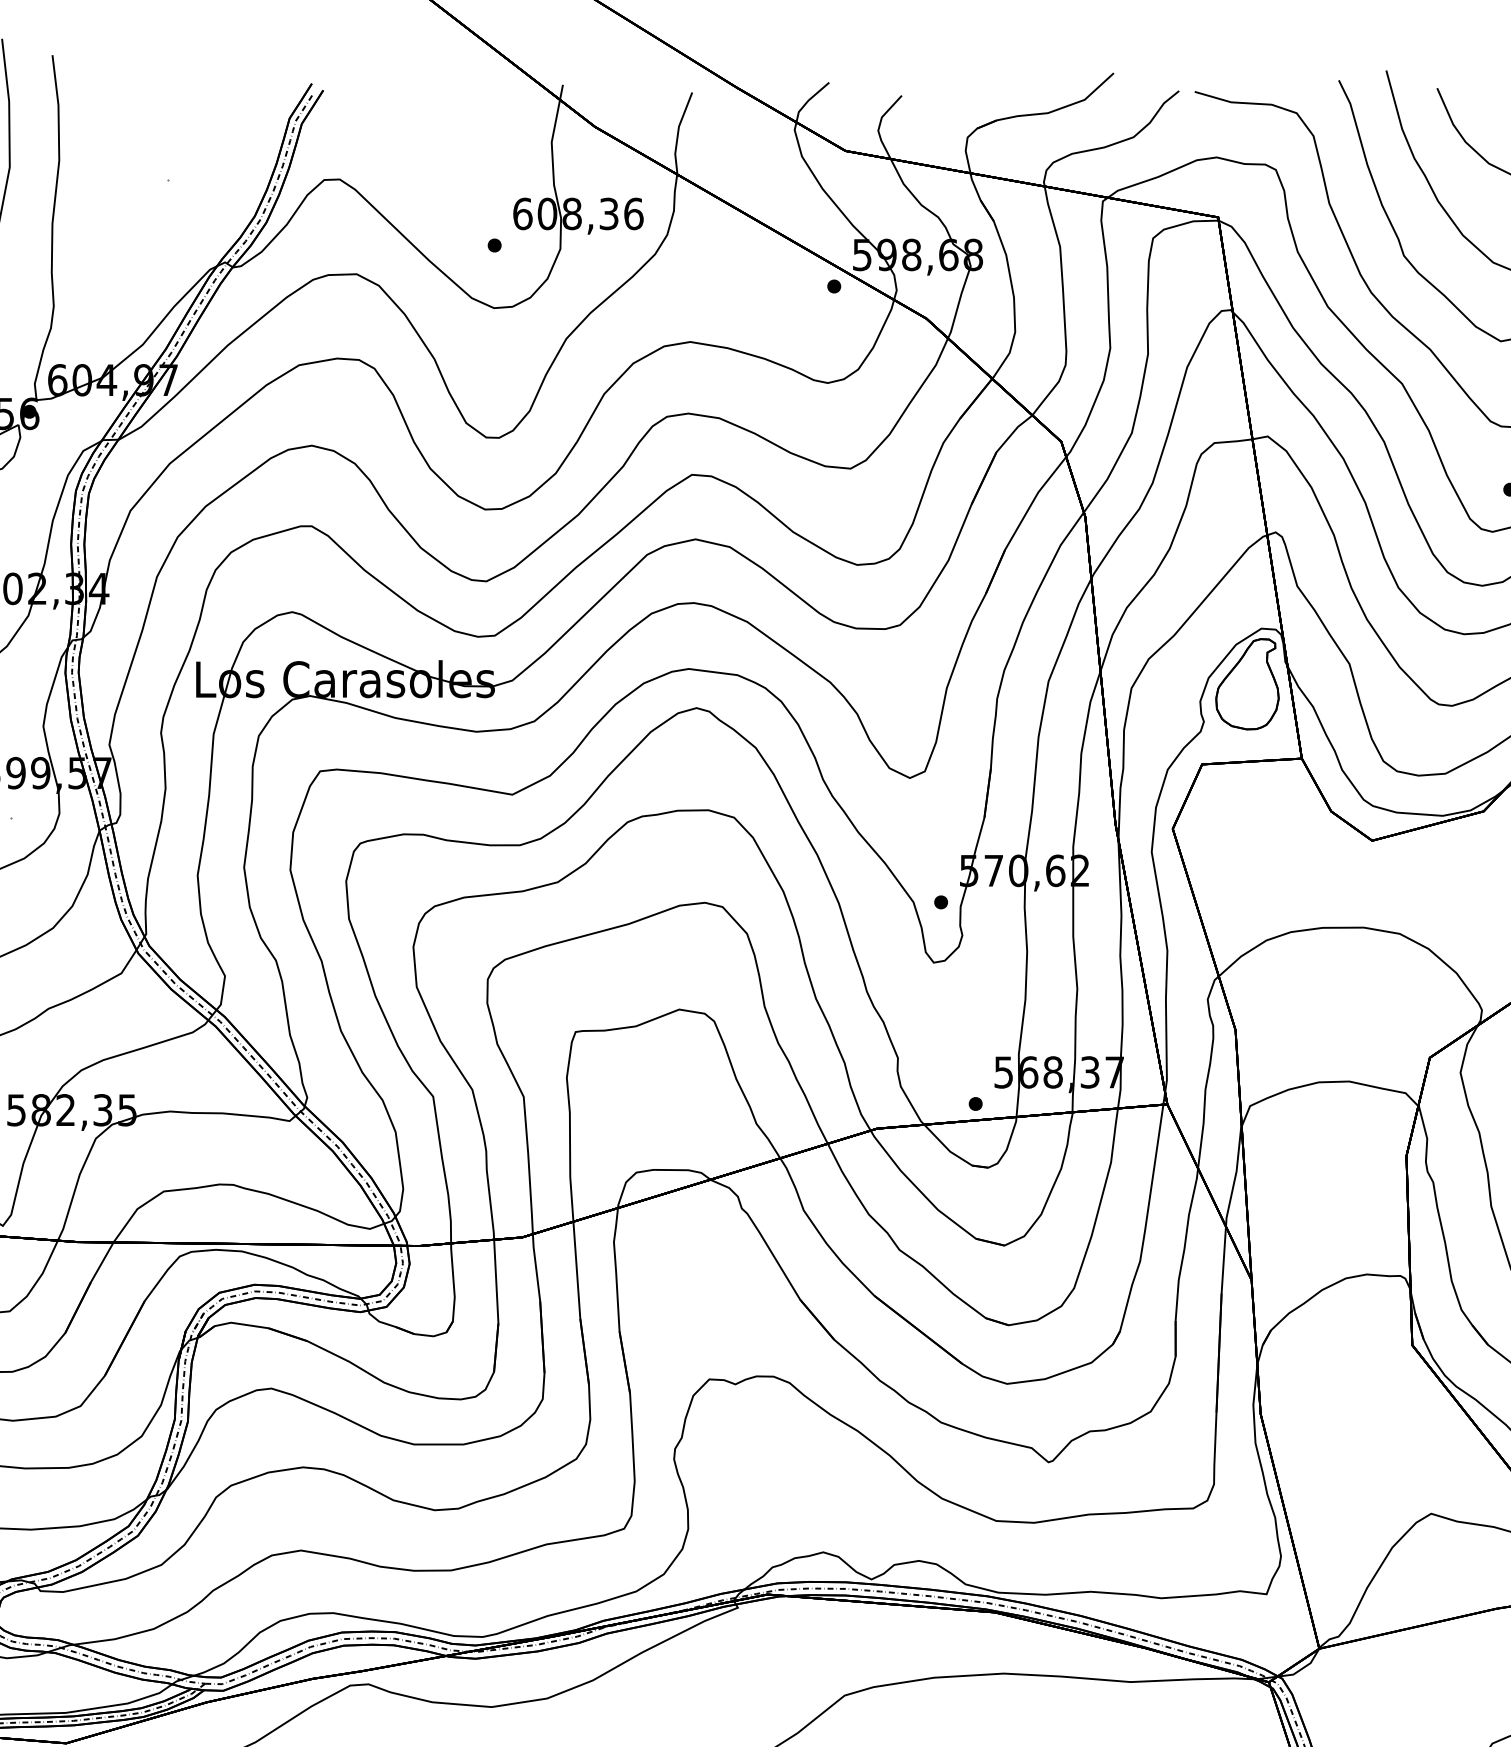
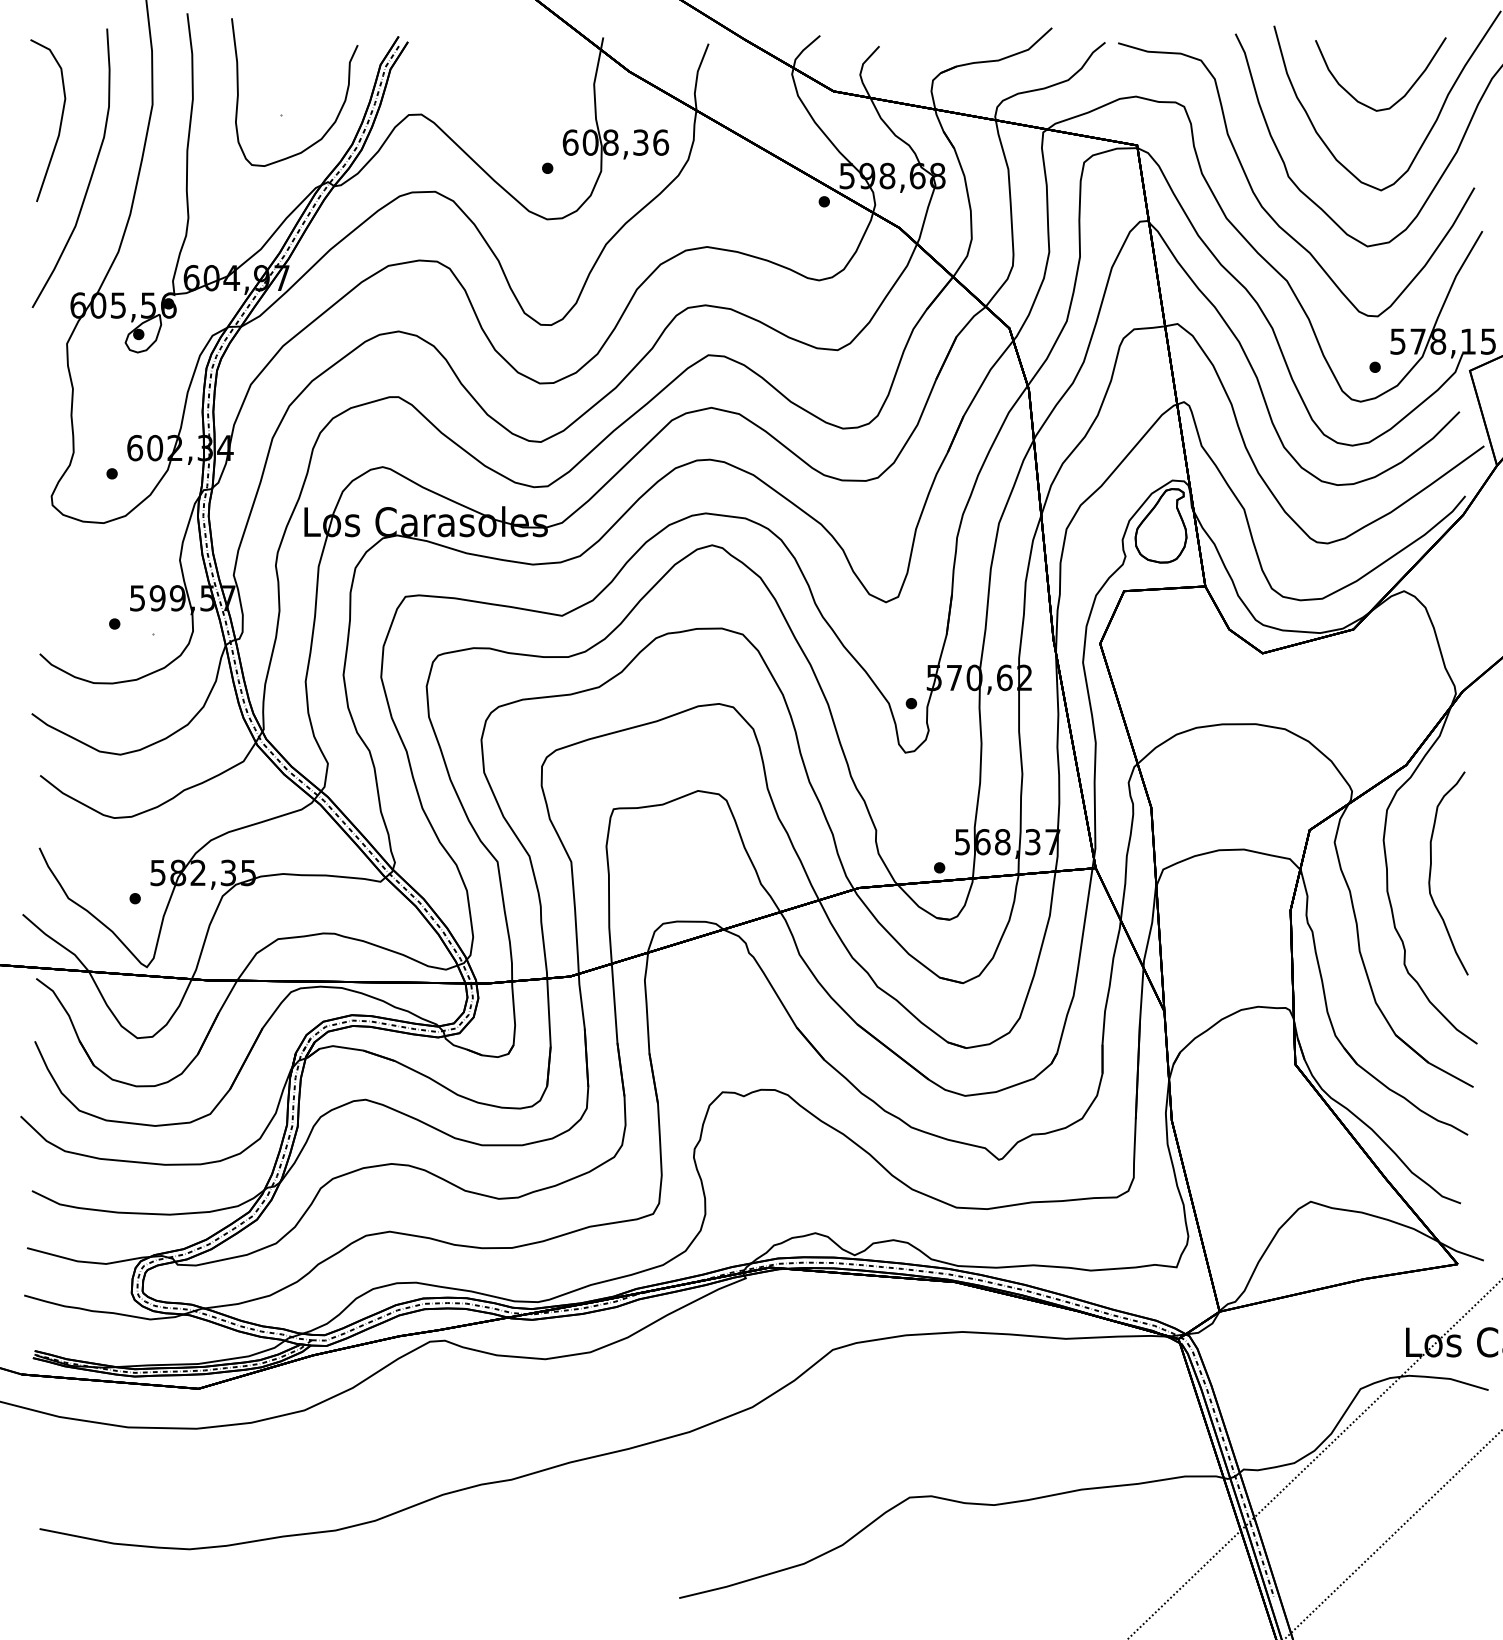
curve: (236, 179) -> (337, 114), added

